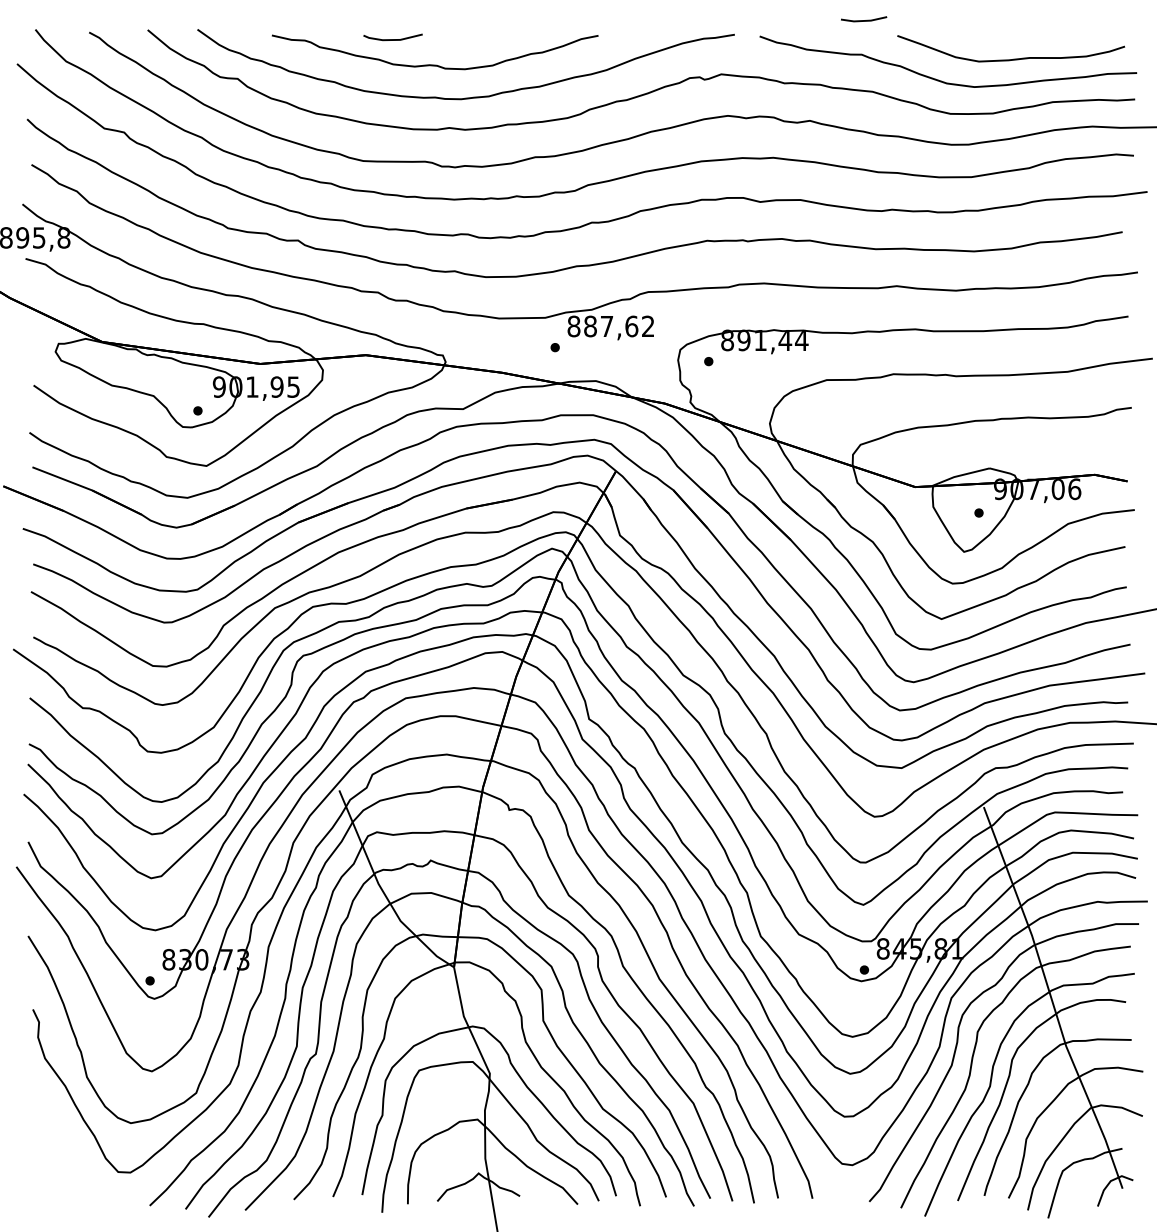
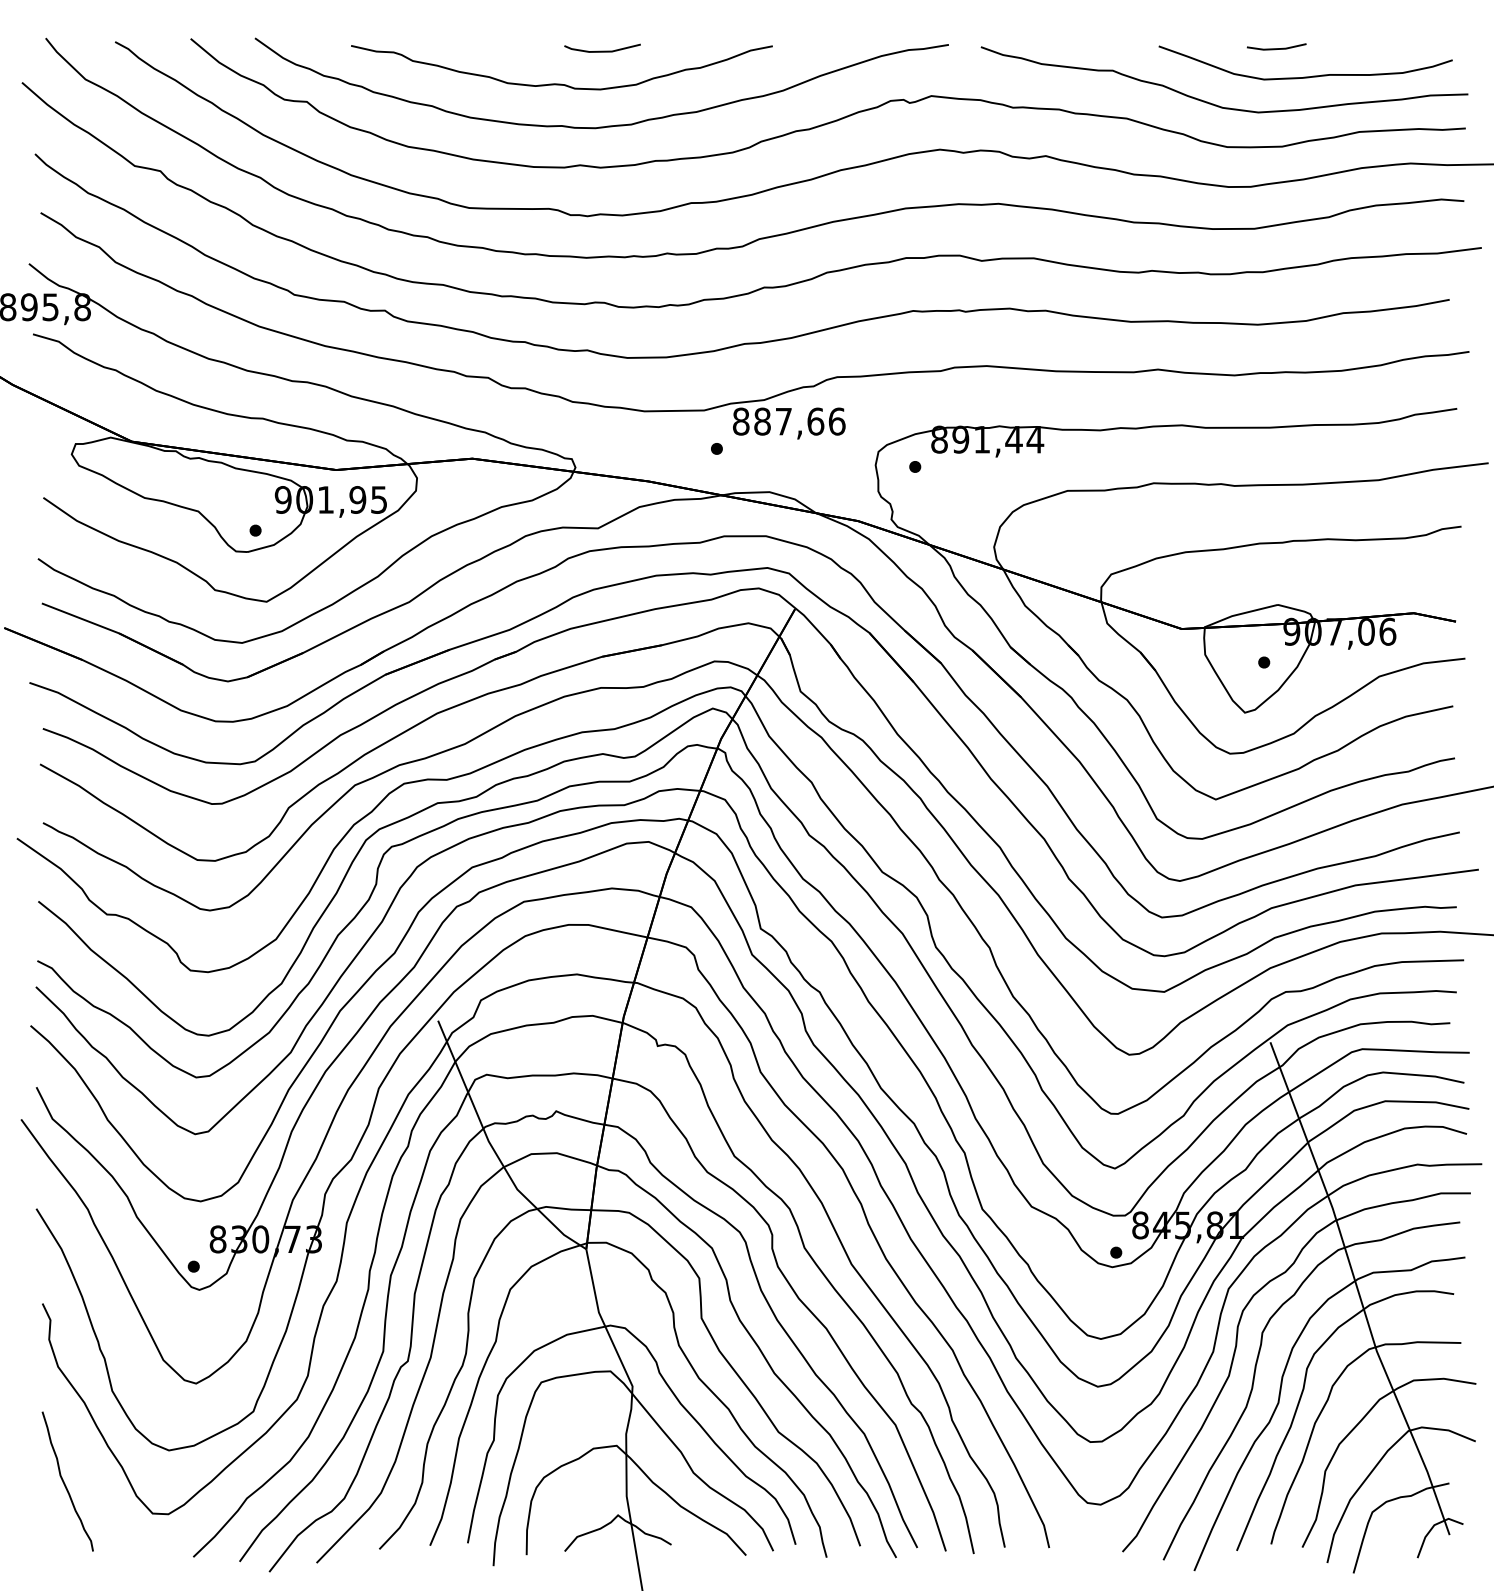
line: (863, 20) -> (1276, 48), moved
line: (393, 39) -> (602, 50), moved
text: (647, 326) -> (836, 421), 887,62 -> 887,66
curve: (50, 1148) -> (65, 1483), added

